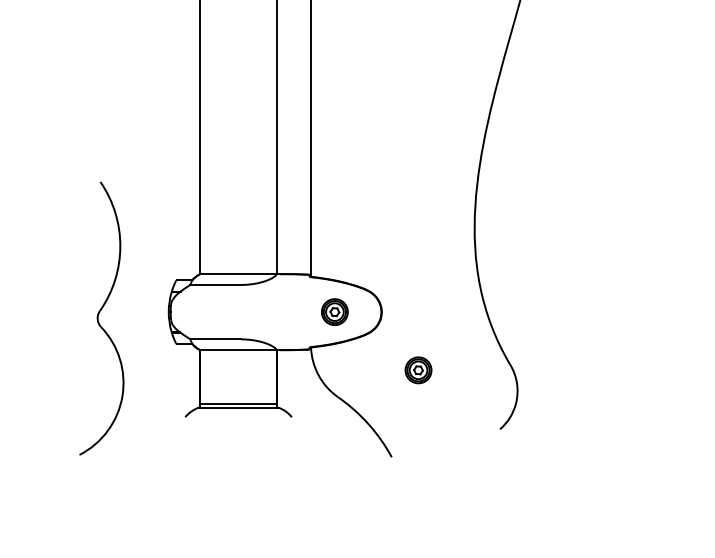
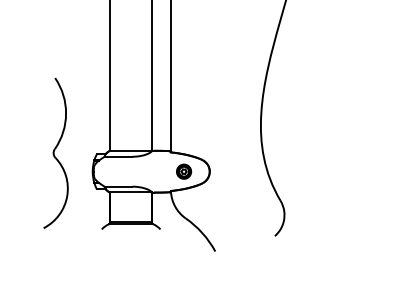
part: (101, 317) -> (55, 152), moved
part: (419, 369) -> (230, 203), removed

